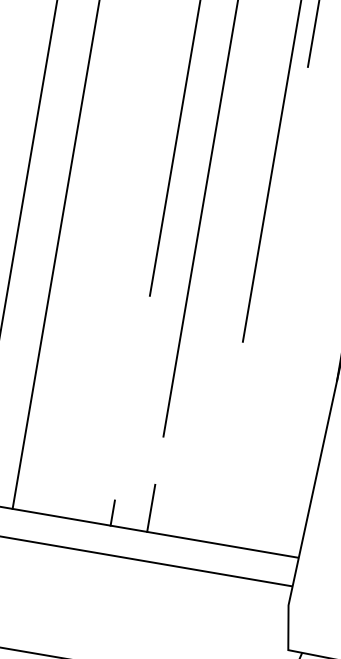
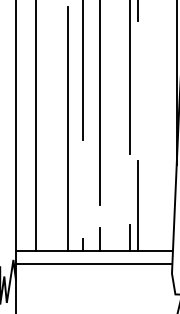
line: (124, 265) -> (68, 128), added
line: (242, 451) -> (138, 205), added
line: (212, 514) -> (129, 237), added

